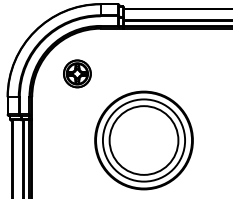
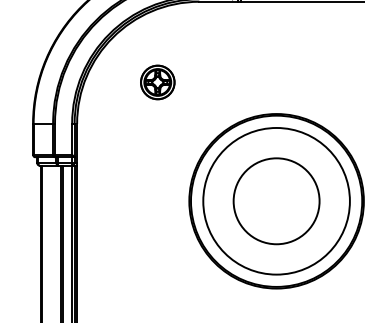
part: (77, 73) -> (157, 81), size x0.7
circle: (143, 140) -> (275, 201), size x0.7

